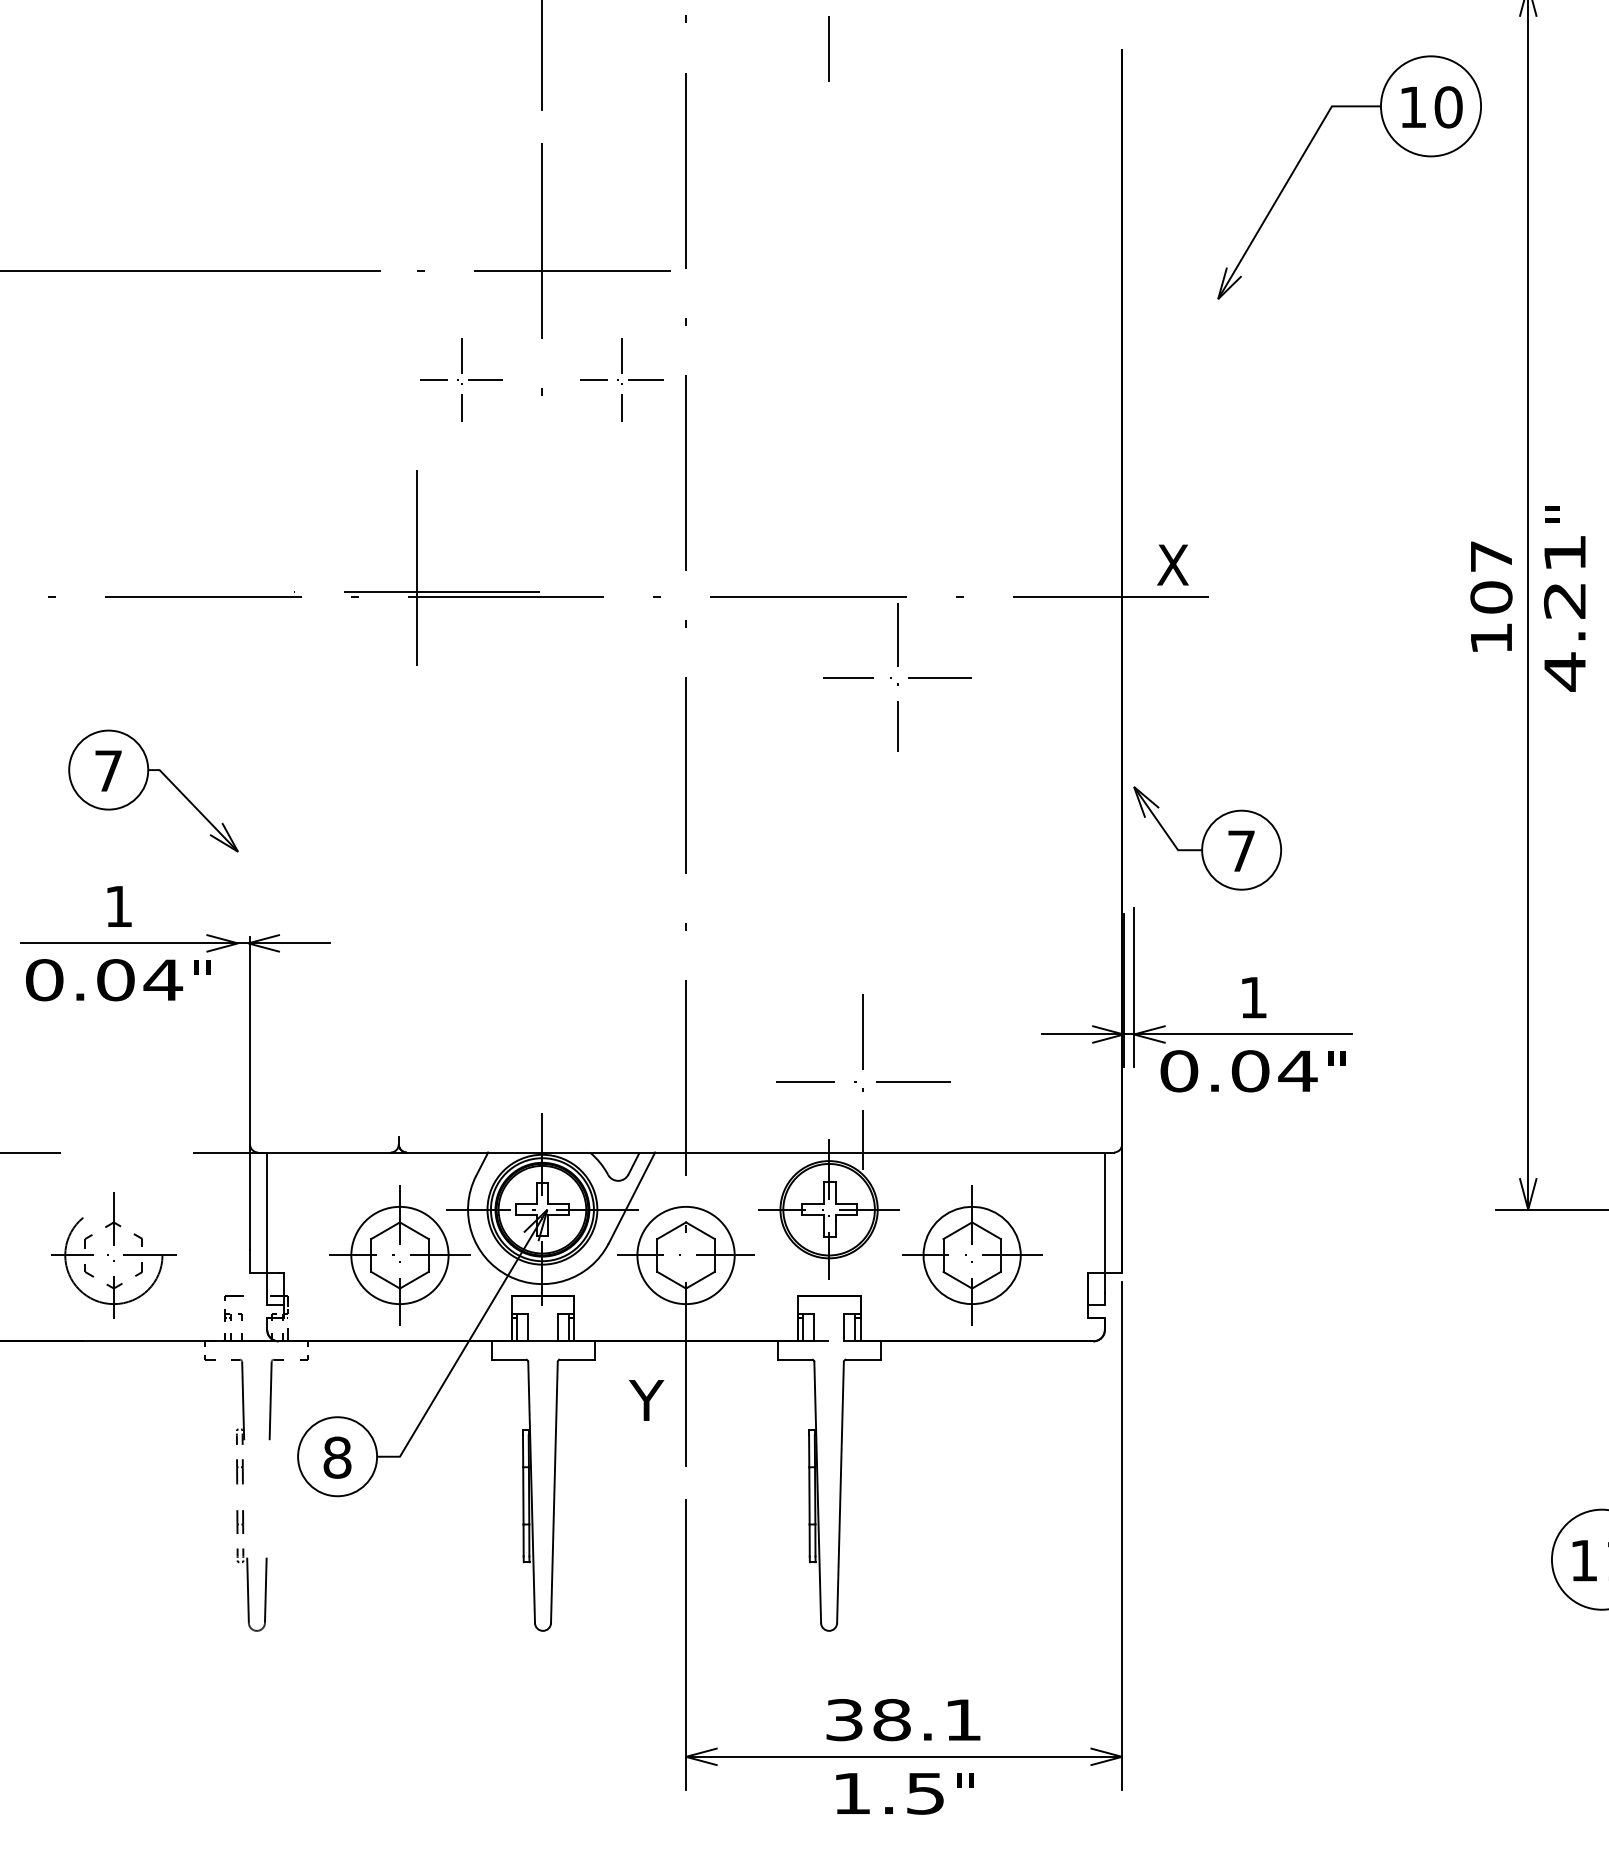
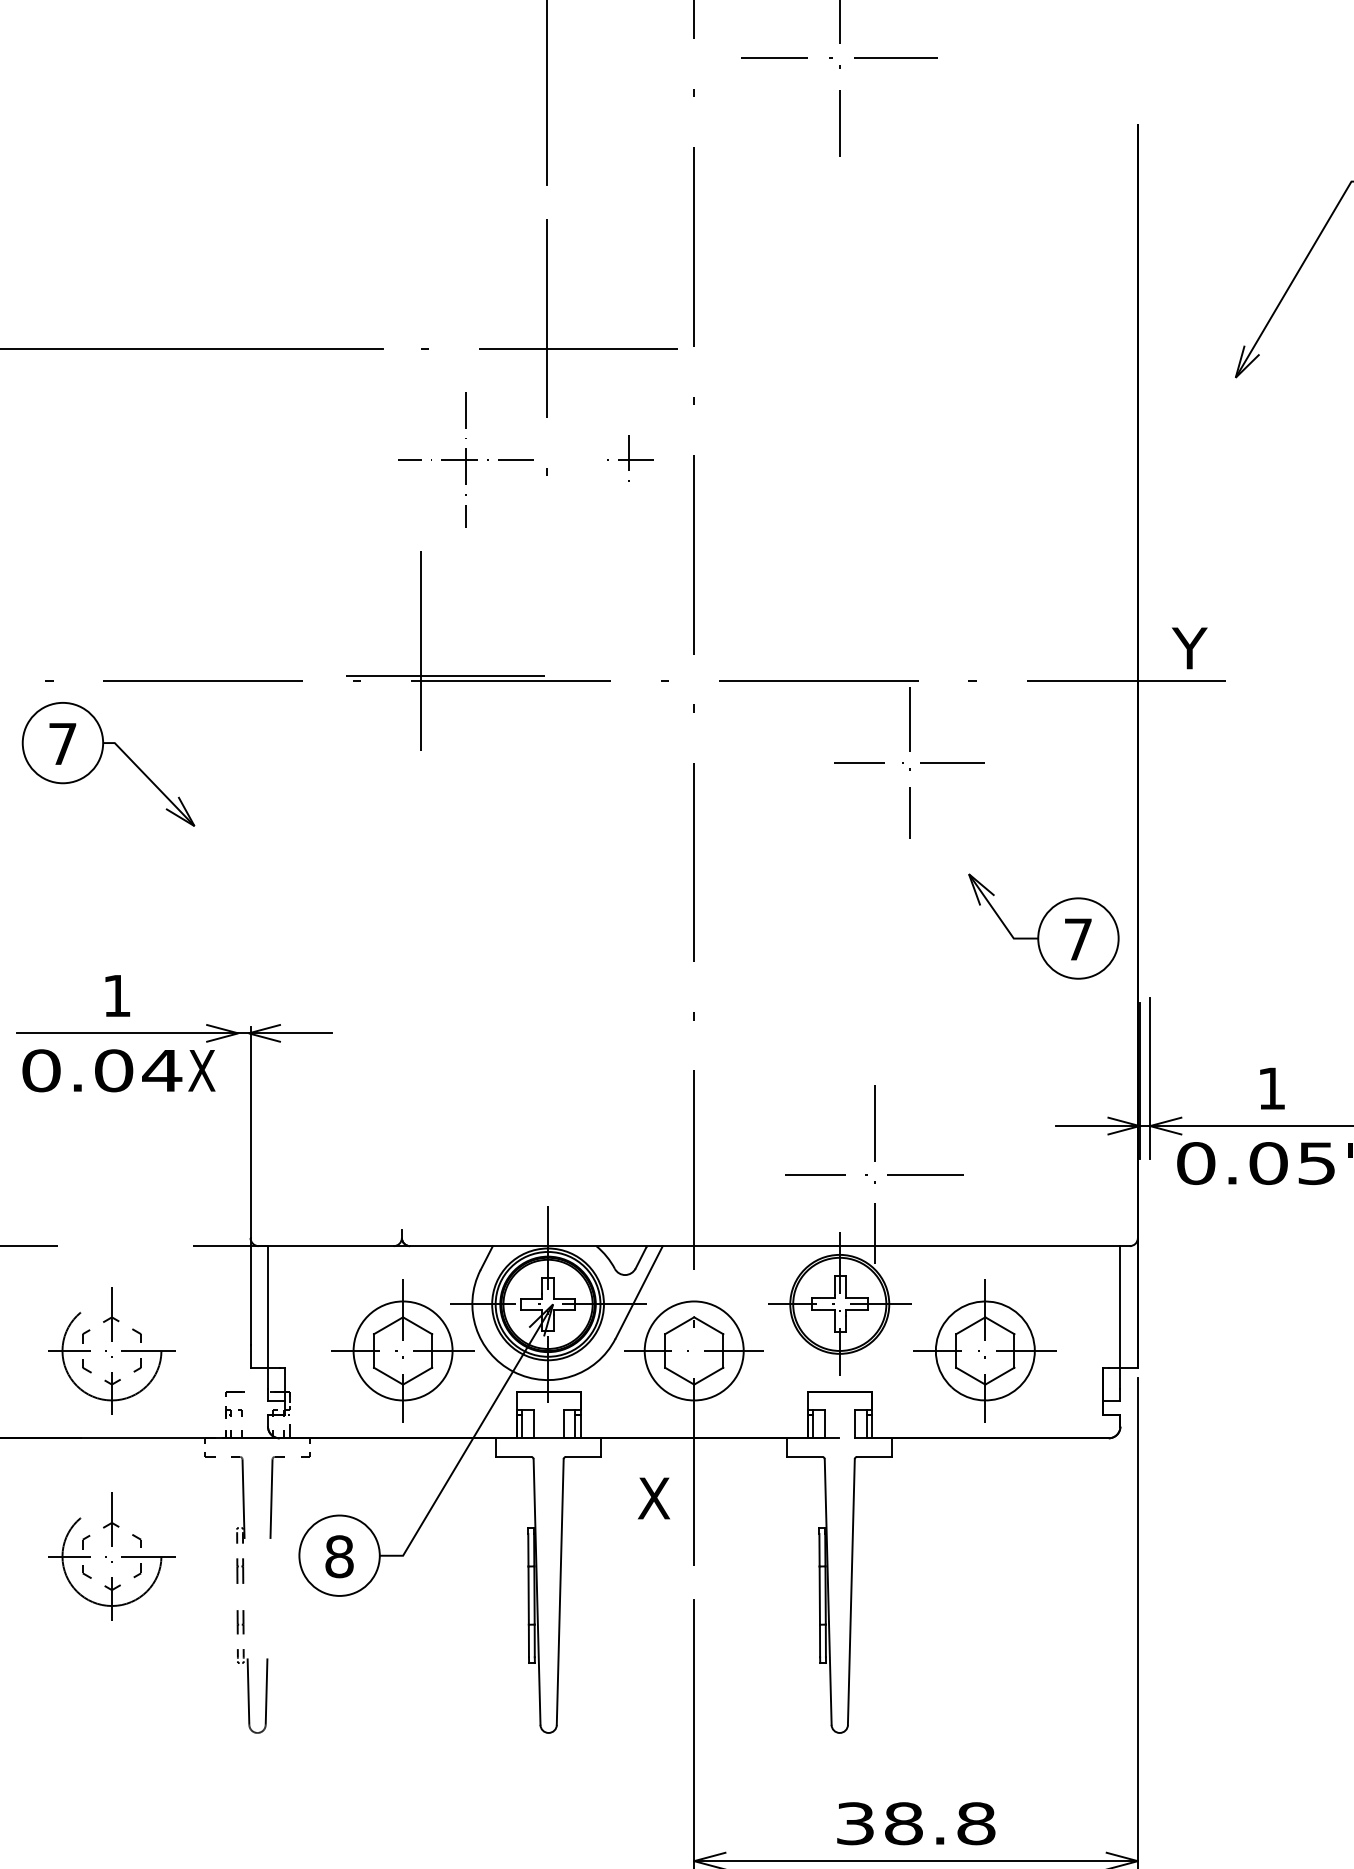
part: (461, 379) -> (465, 459), size x1.6
part: (621, 379) -> (628, 459), size x0.6
text: (1172, 564) -> (1189, 647), X -> Y
part: (145, 787) -> (100, 760), moved
part: (1207, 838) -> (1043, 926), moved
text: (201, 979) -> (201, 1070), " -> X
text: (1297, 1071) -> (1316, 1163), 0.04 -> 0.05
text: (646, 1400) -> (653, 1498), Y -> X
part: (113, 1457) -> (111, 1556), added
text: (963, 1720) -> (976, 1824), 38.1 -> 38.8

